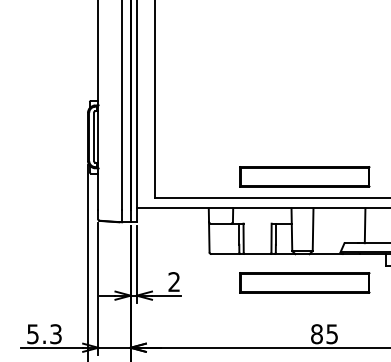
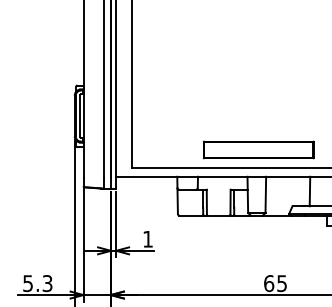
text: (173, 281) -> (147, 238), 2 -> 1
part: (304, 282) -> (258, 239), removed
text: (317, 334) -> (269, 283), 85 -> 65

